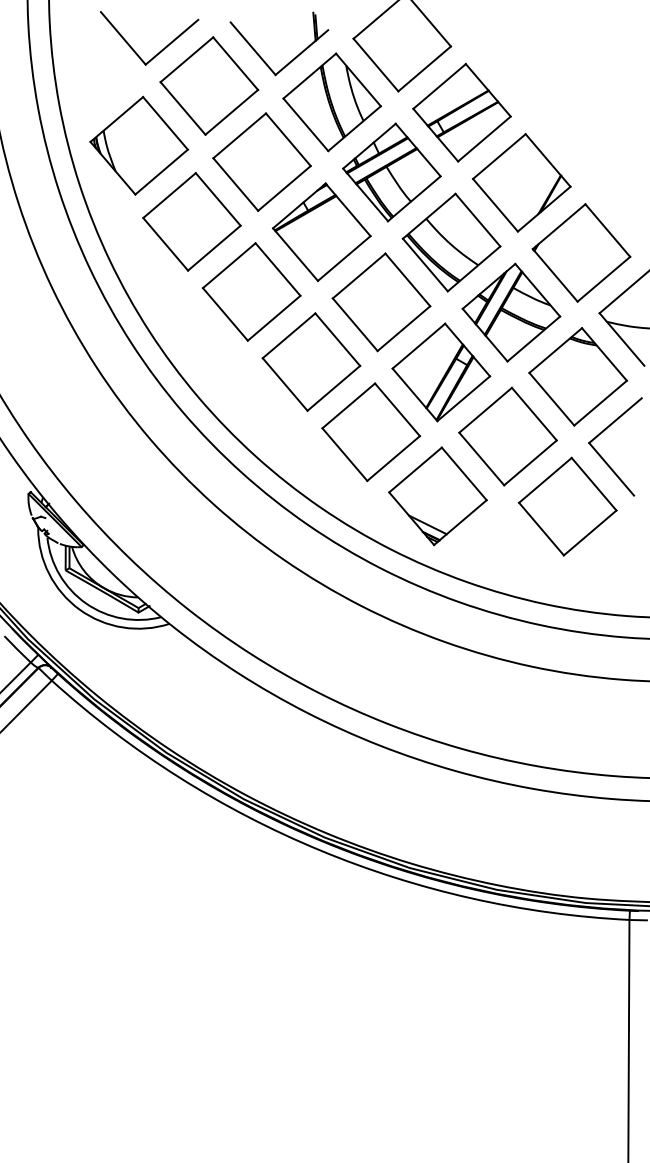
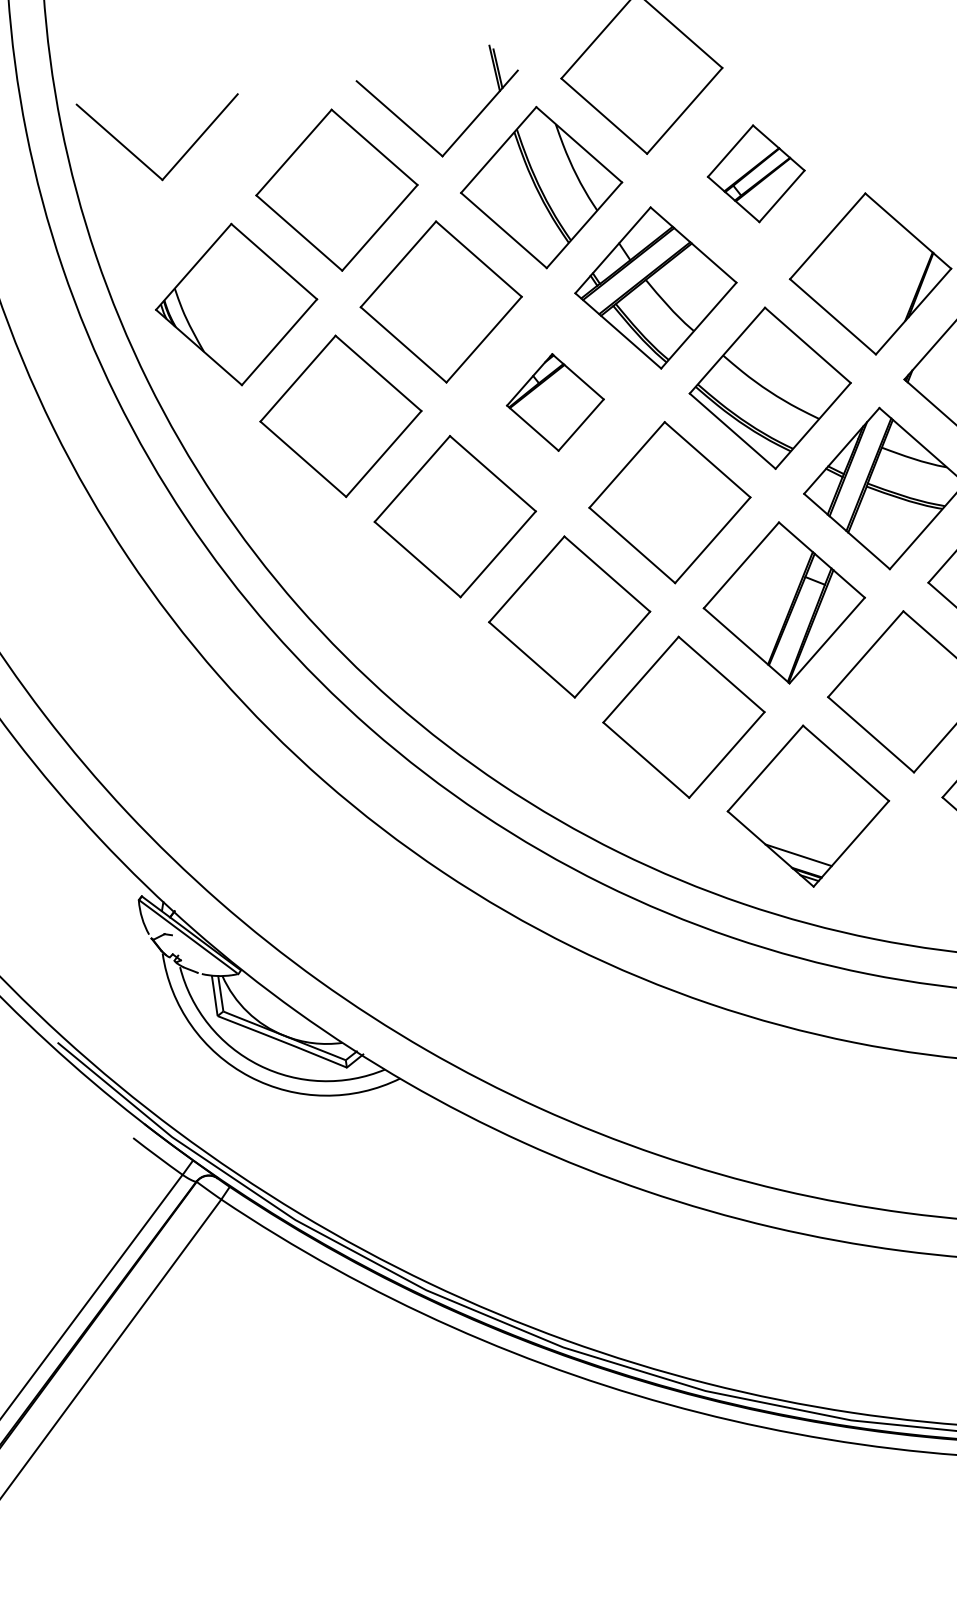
part: (161, 49) -> (184, 151), moved
part: (461, 112) -> (755, 173), size x0.6
part: (321, 232) -> (555, 402), size x0.6

